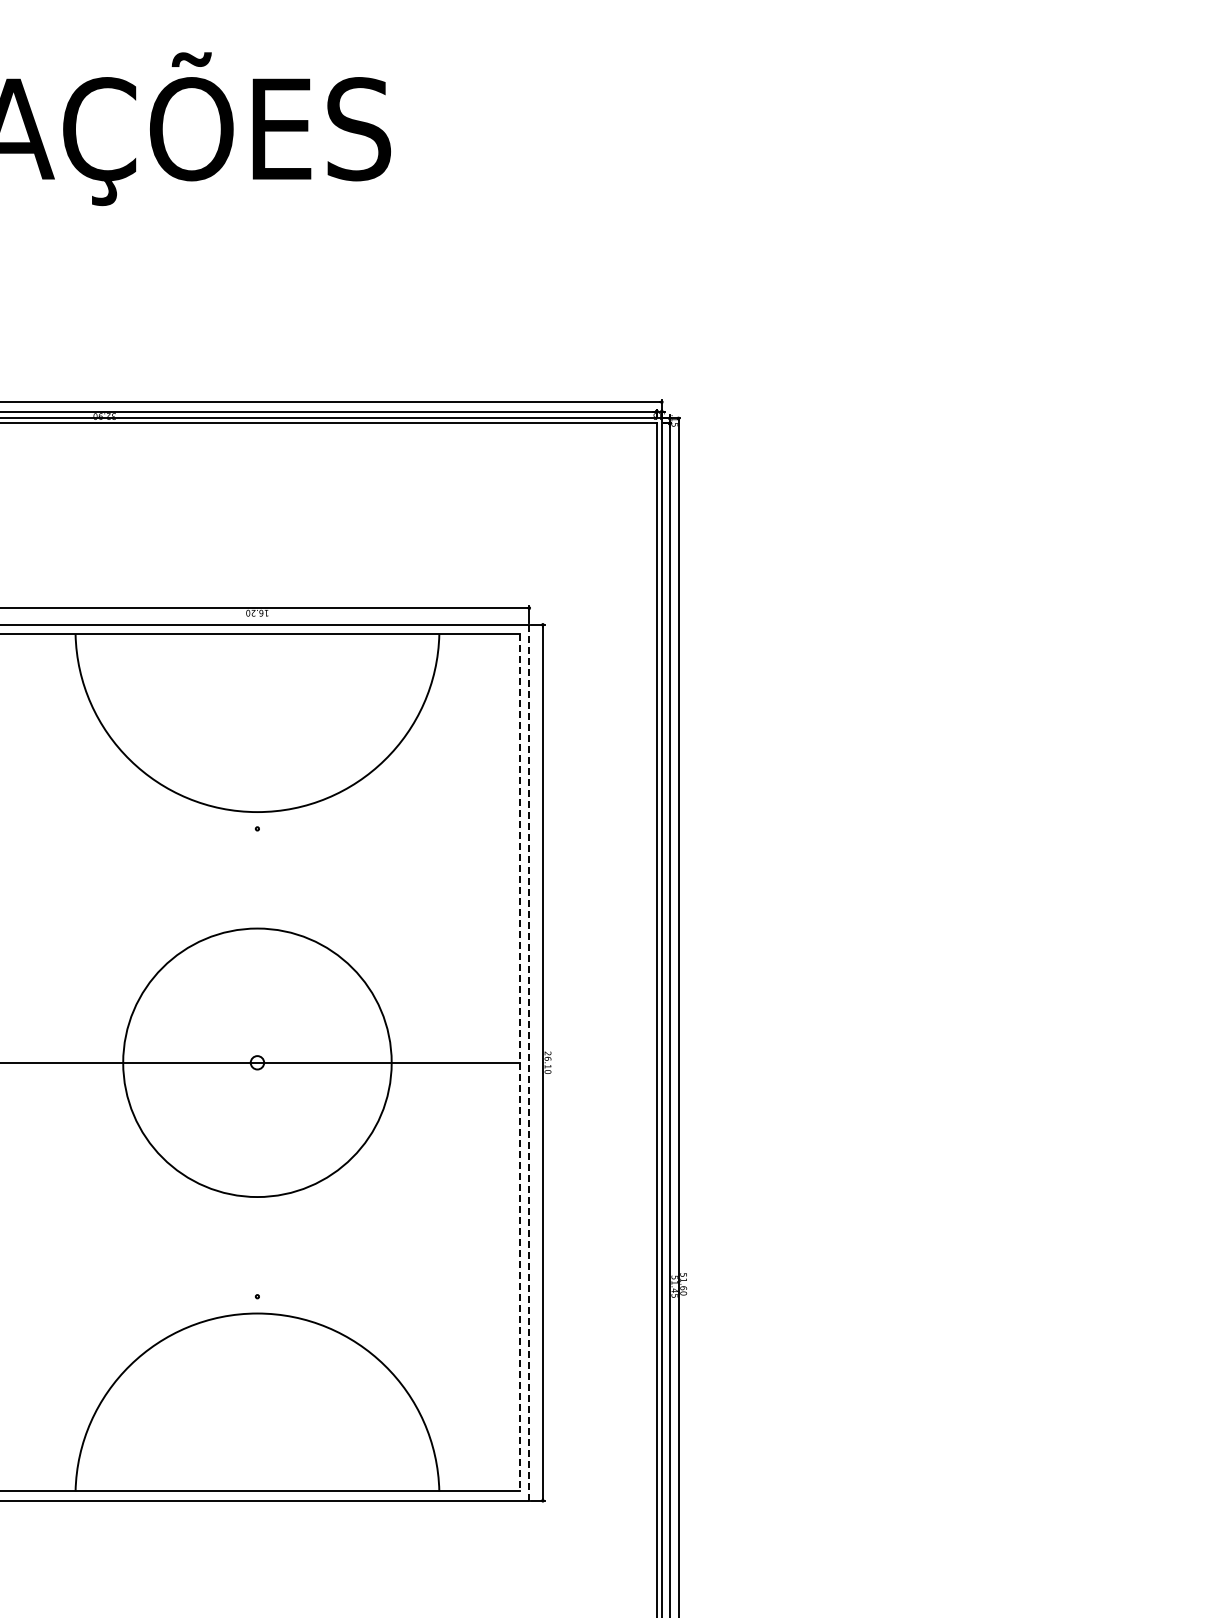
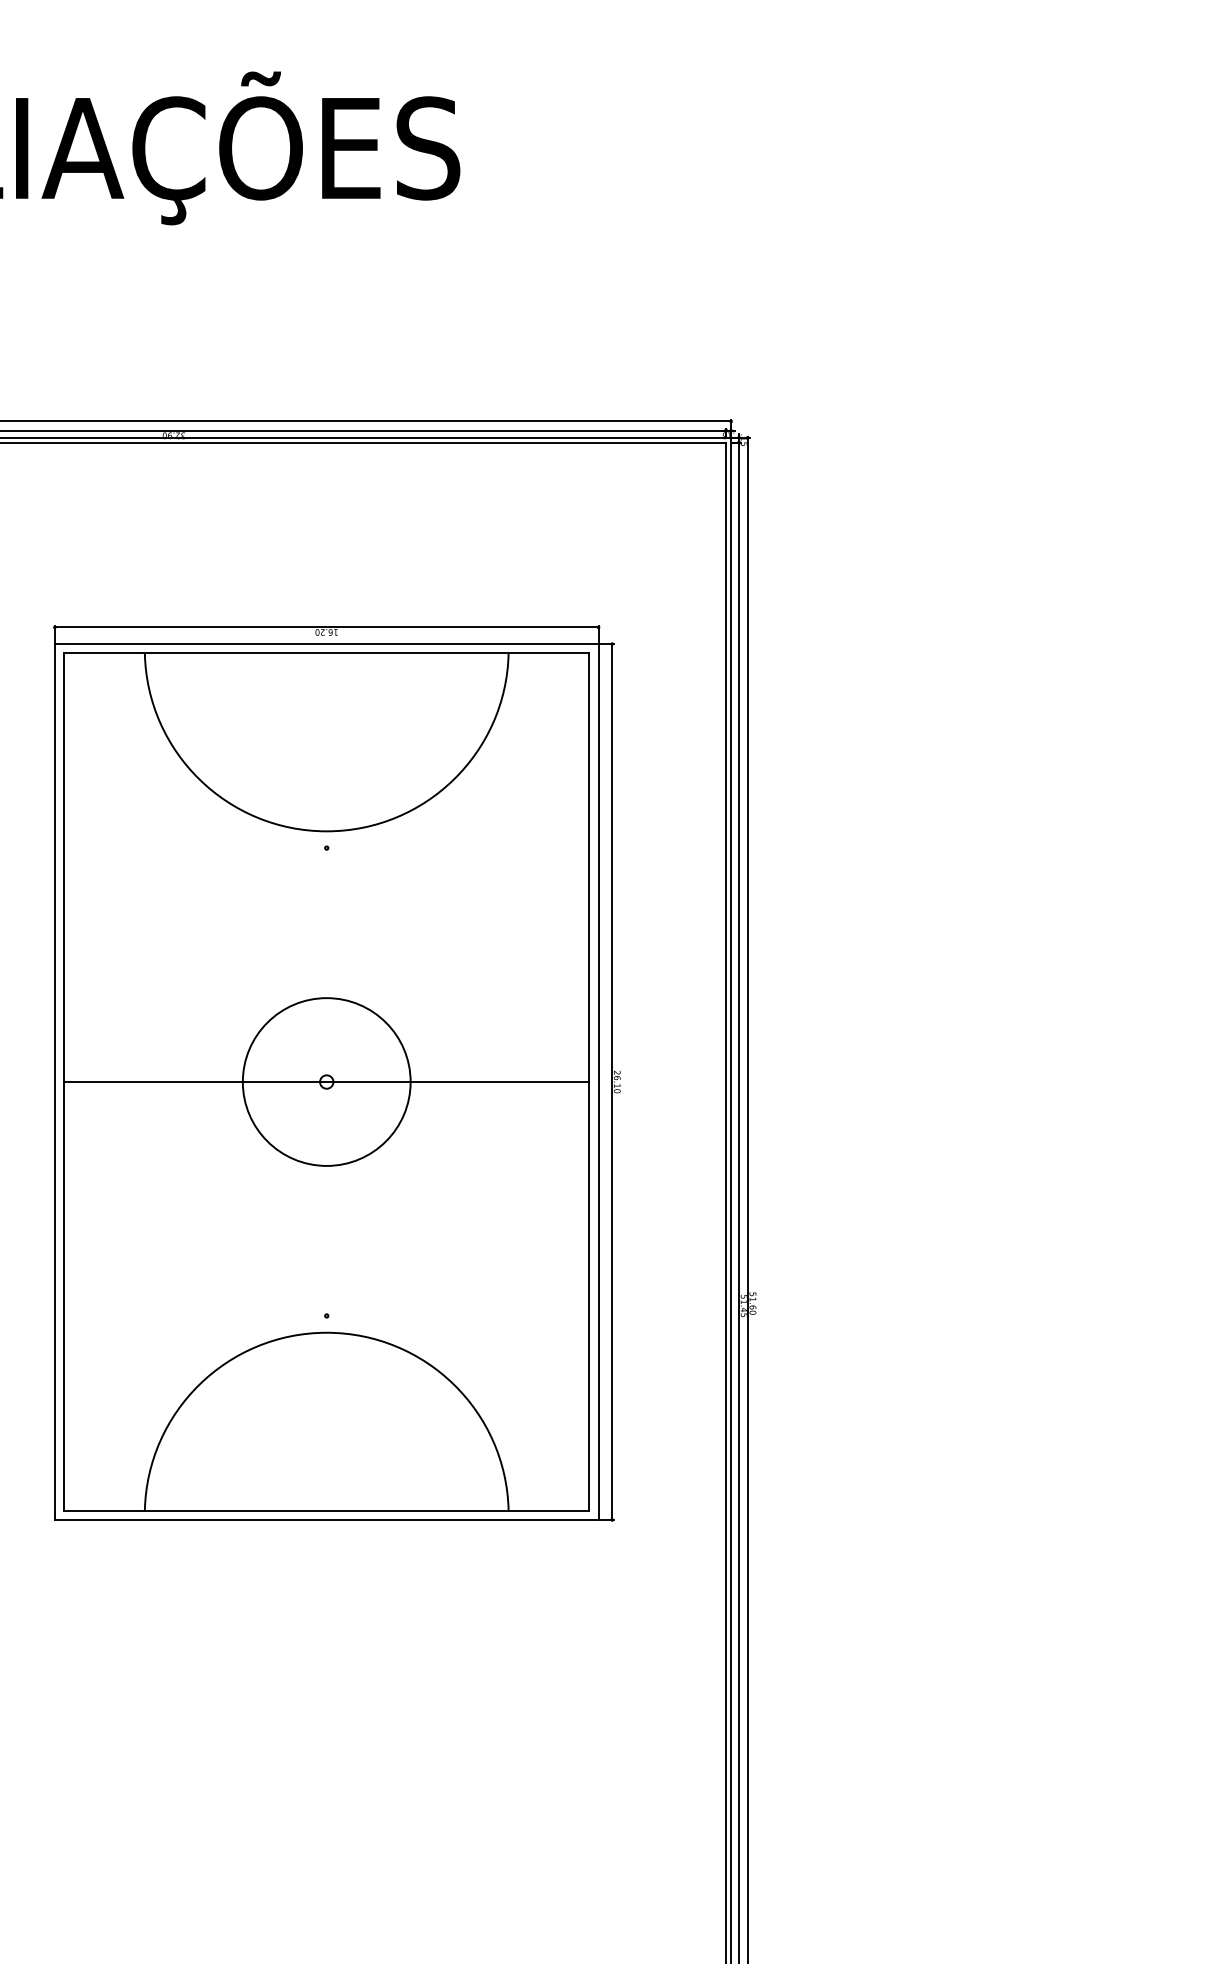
circle: (257, 1062) -> (326, 1081), size x0.62
line: (520, 1063) -> (589, 1082), dashed -> solid
line: (529, 1063) -> (598, 1082), dashed -> solid

